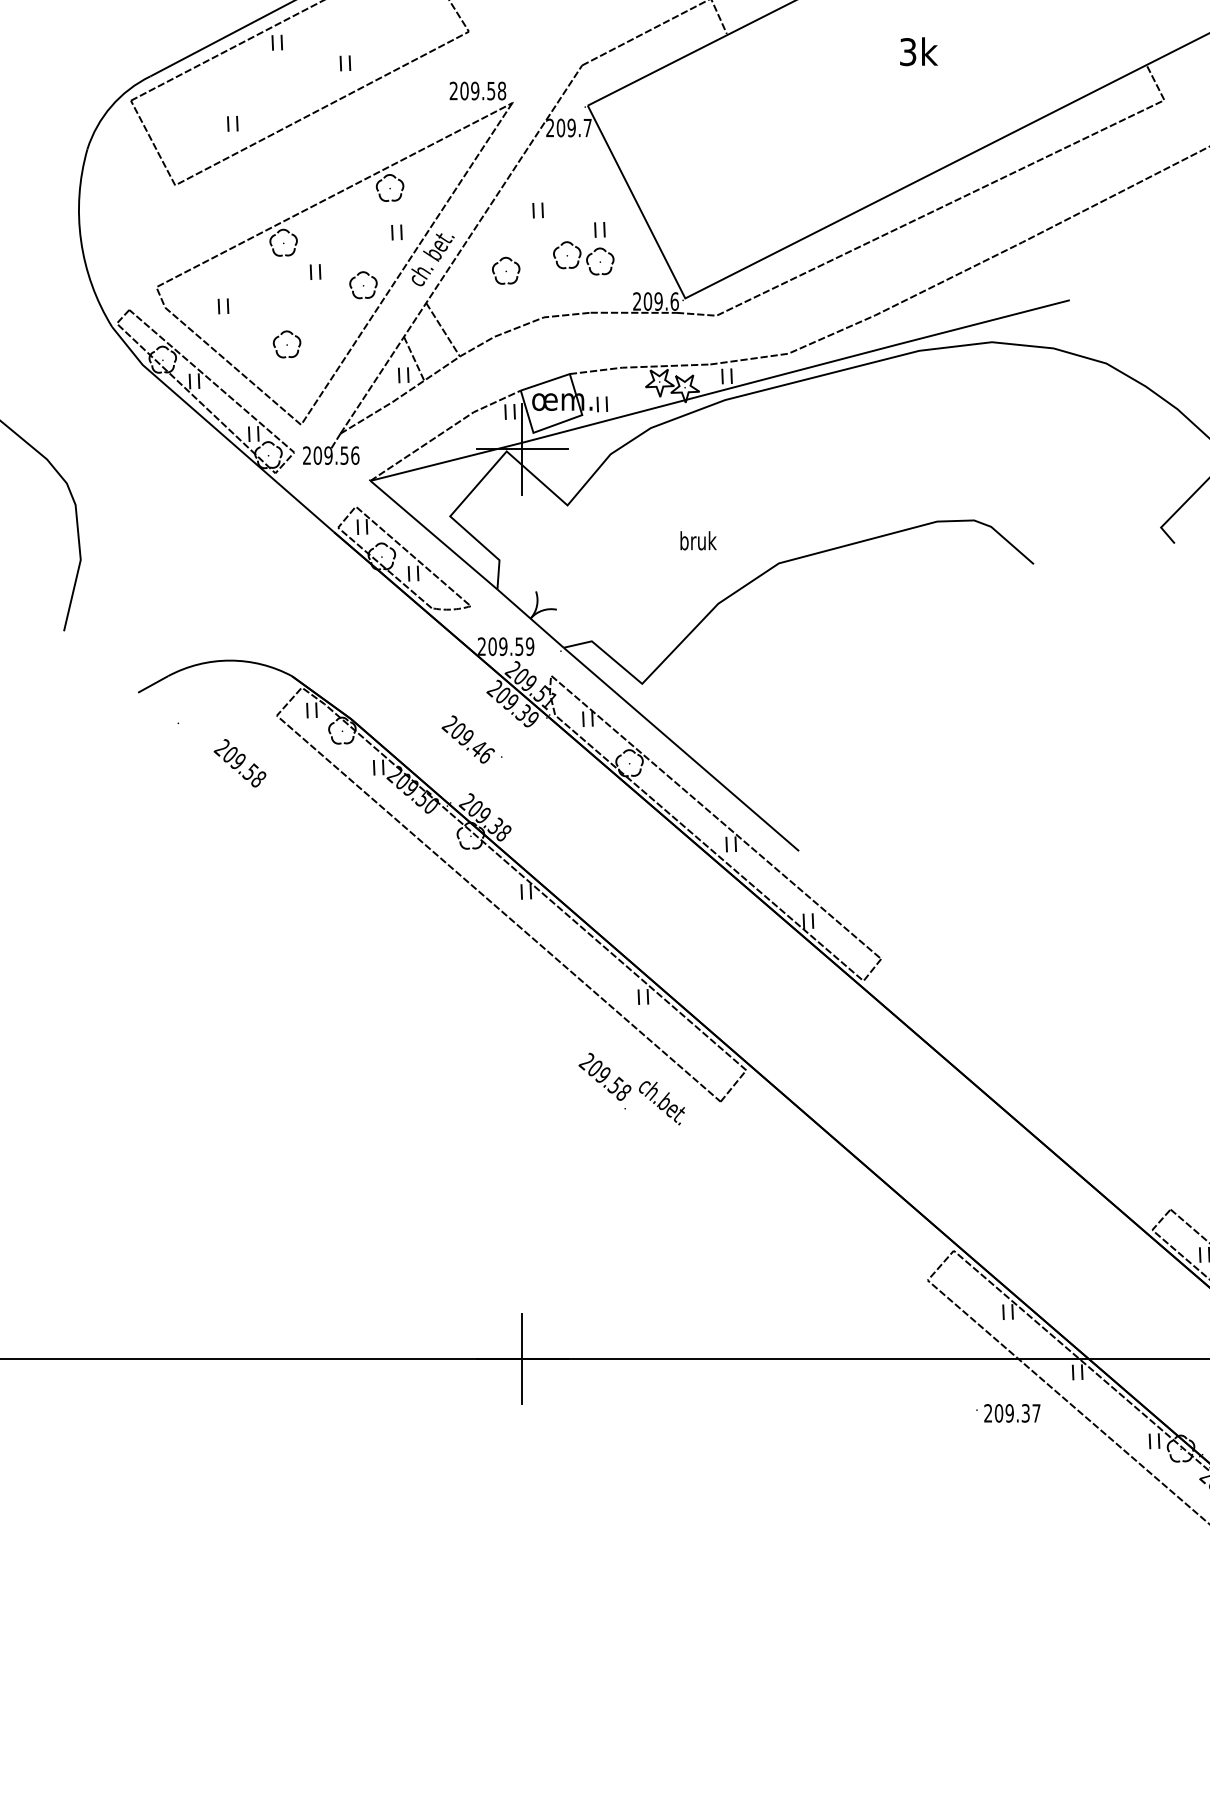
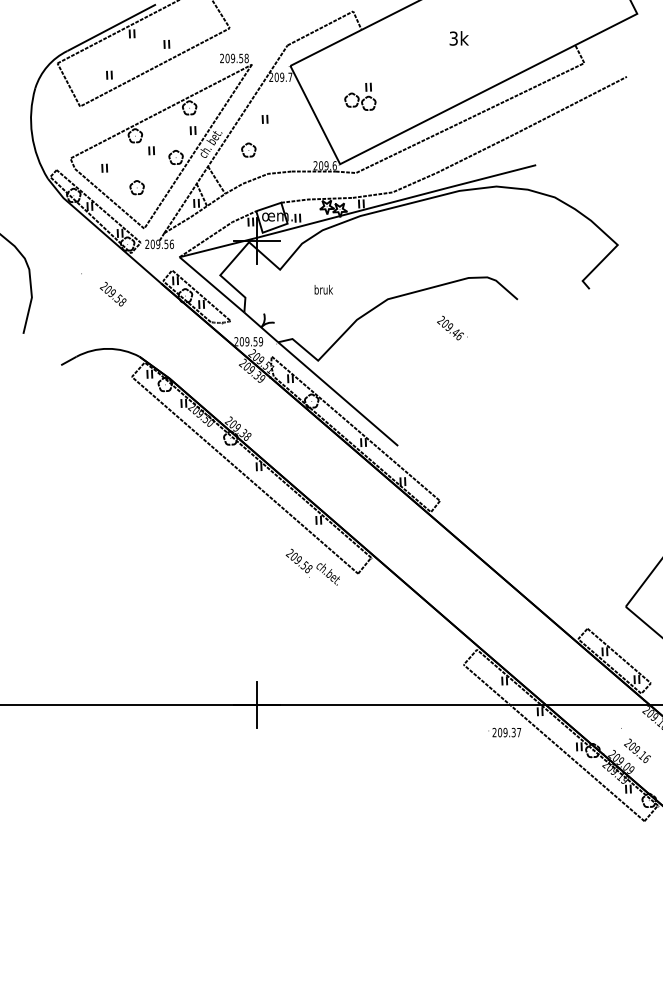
part: (584, 247) -> (360, 96), moved
text: (697, 540) -> (323, 289), moved
text: (472, 738) -> (452, 327), moved
text: (221, 754) -> (103, 289), moved

